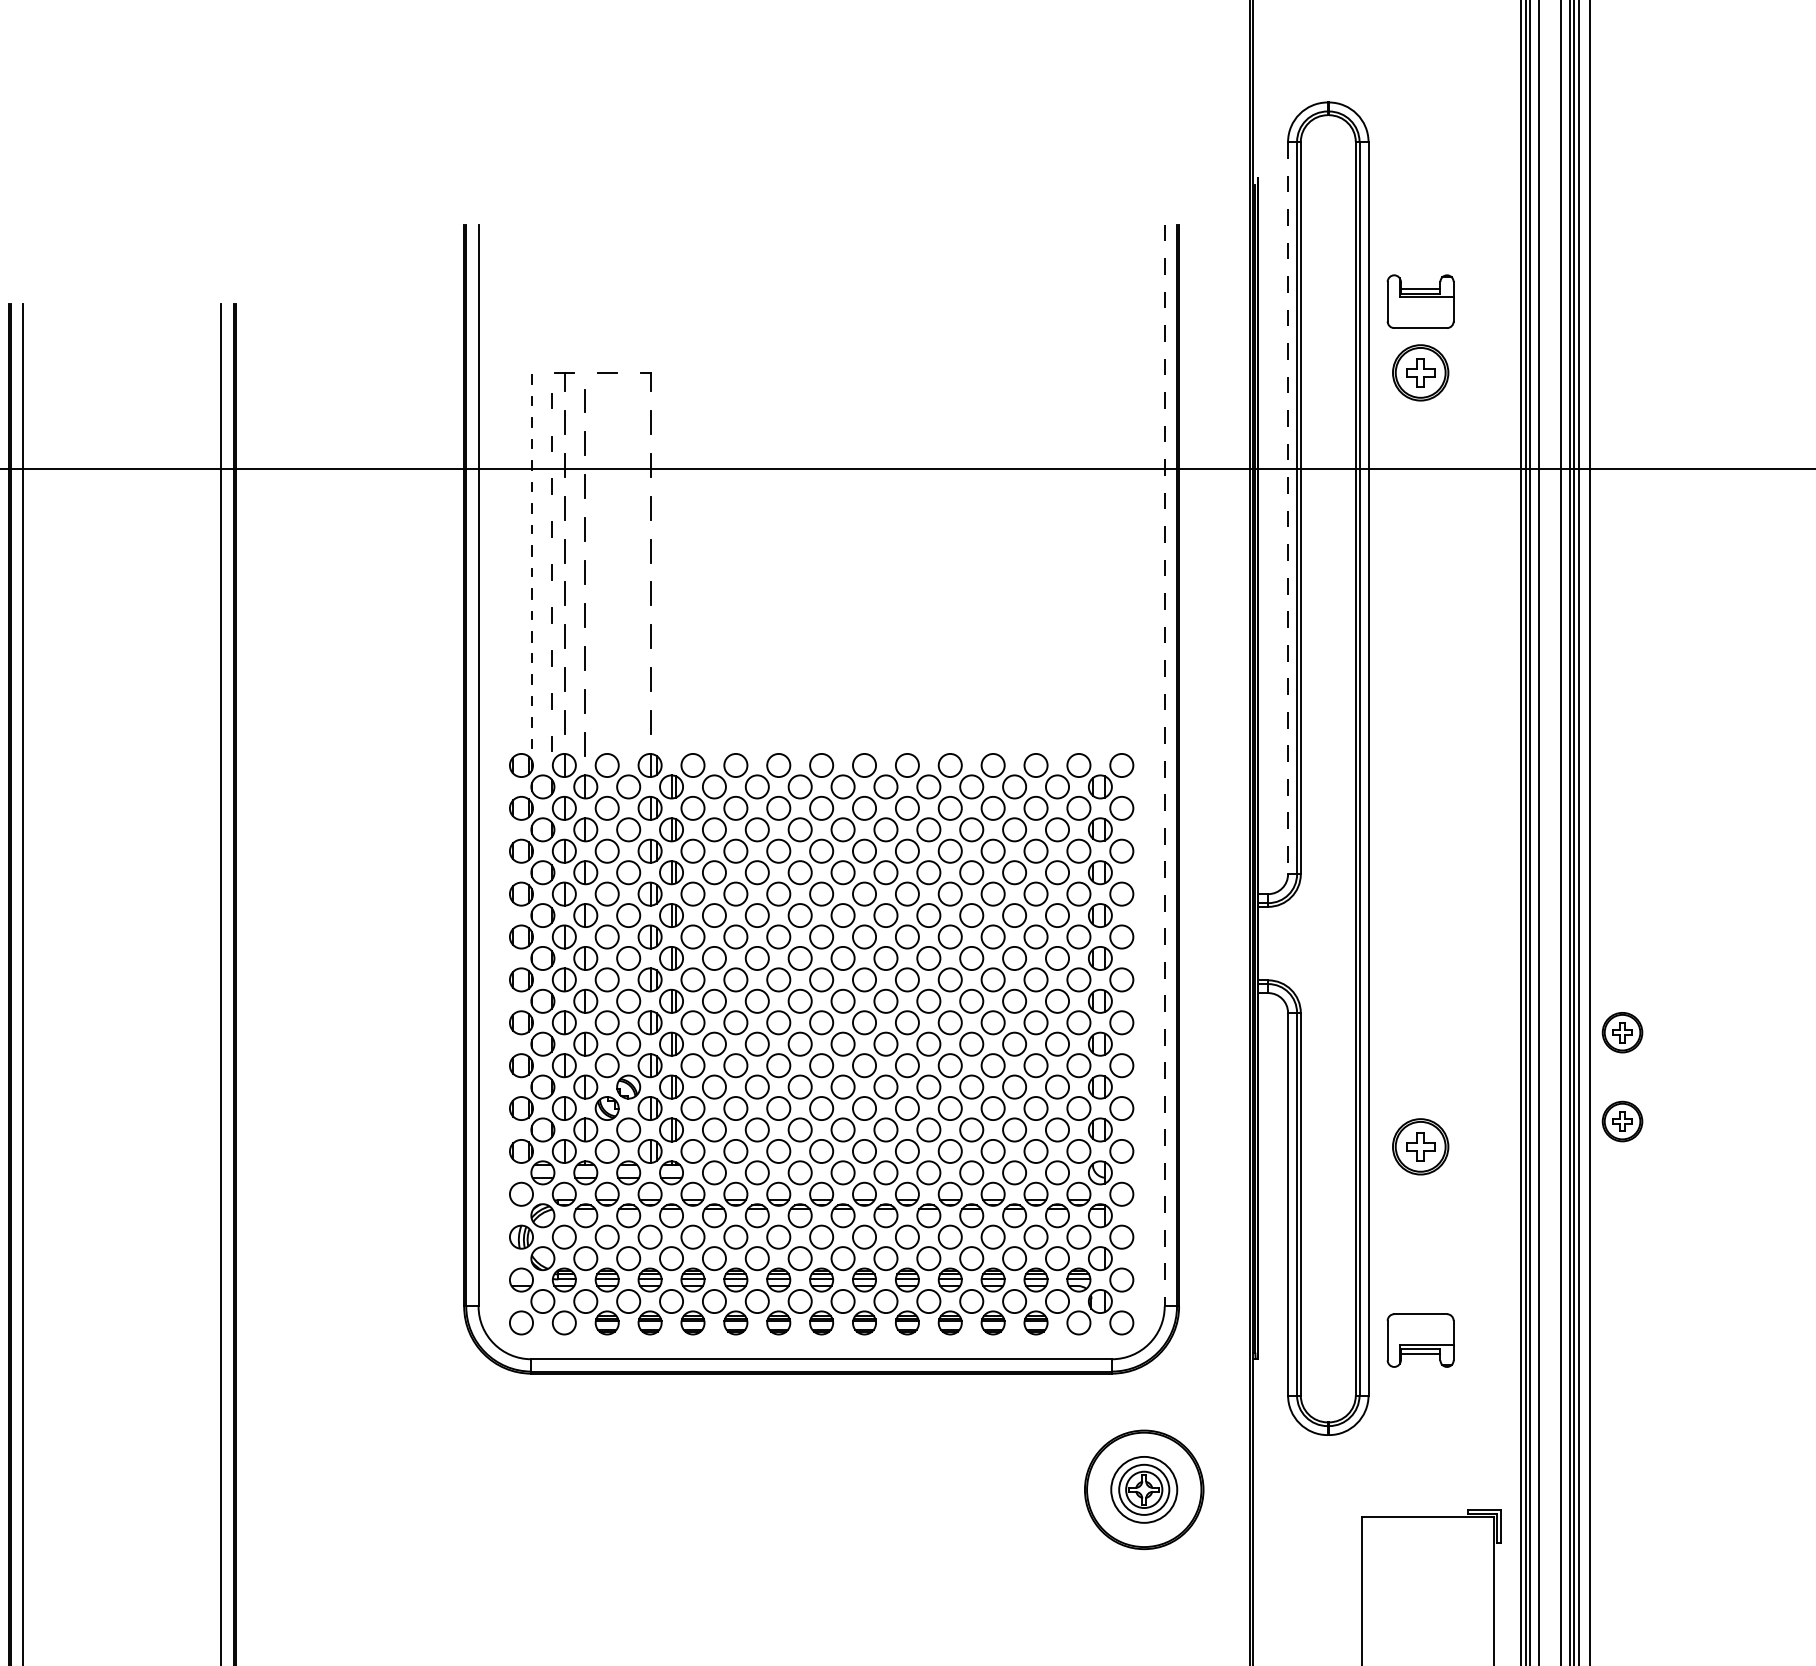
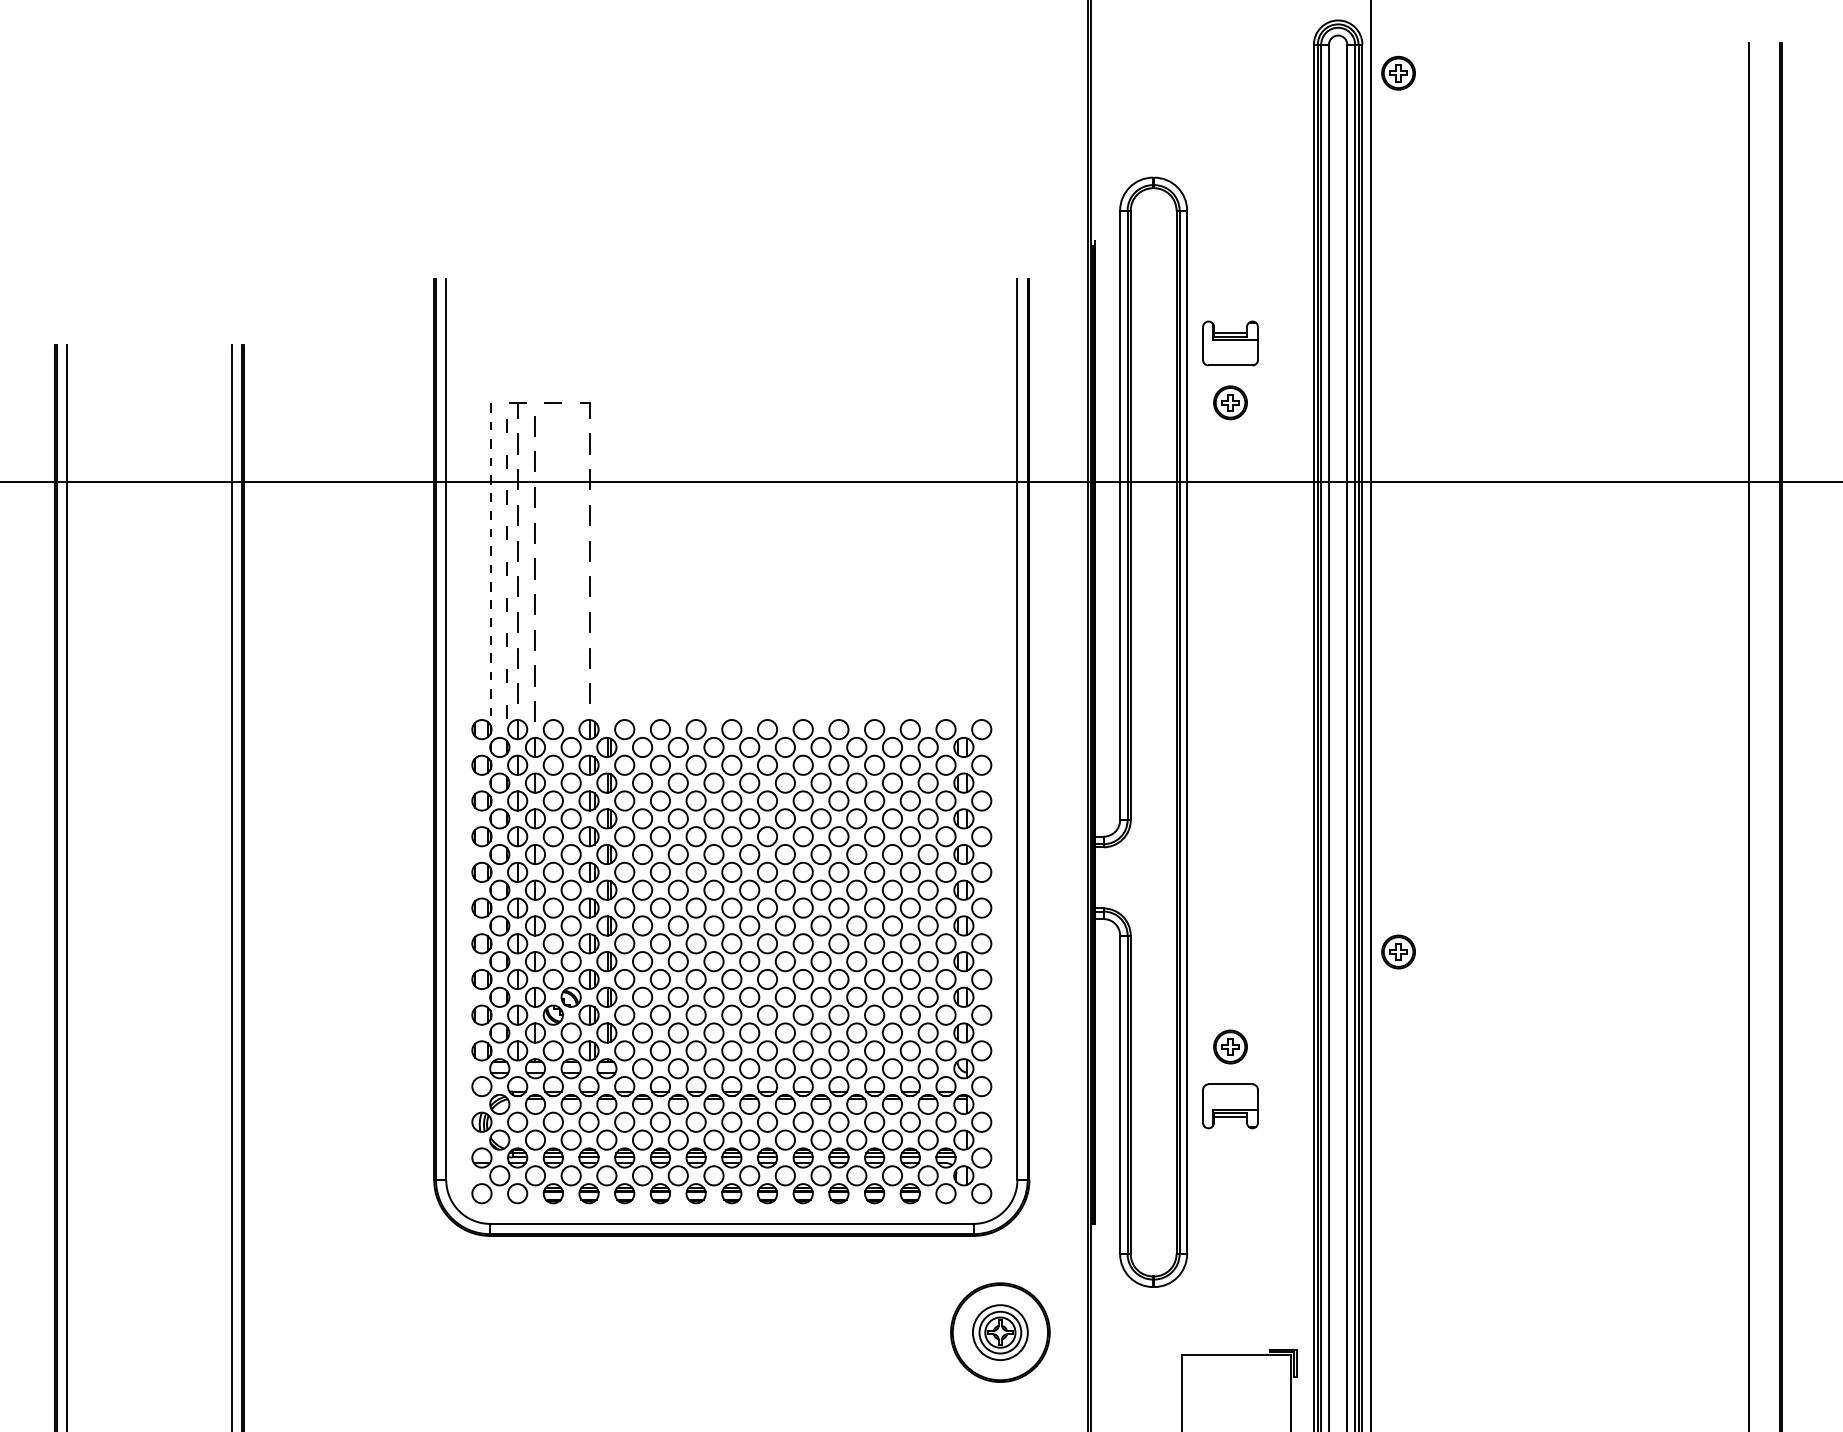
part: (1420, 372) -> (1230, 402), size x0.71
line: (1288, 508) -> (1120, 515), dashed -> solid
line: (1164, 766) -> (1017, 730), dashed -> solid
part: (1622, 1120) -> (1398, 1025), removed
part: (1420, 1146) -> (1230, 1046), size x0.71
part: (1420, 1340) -> (1230, 1106), moved

